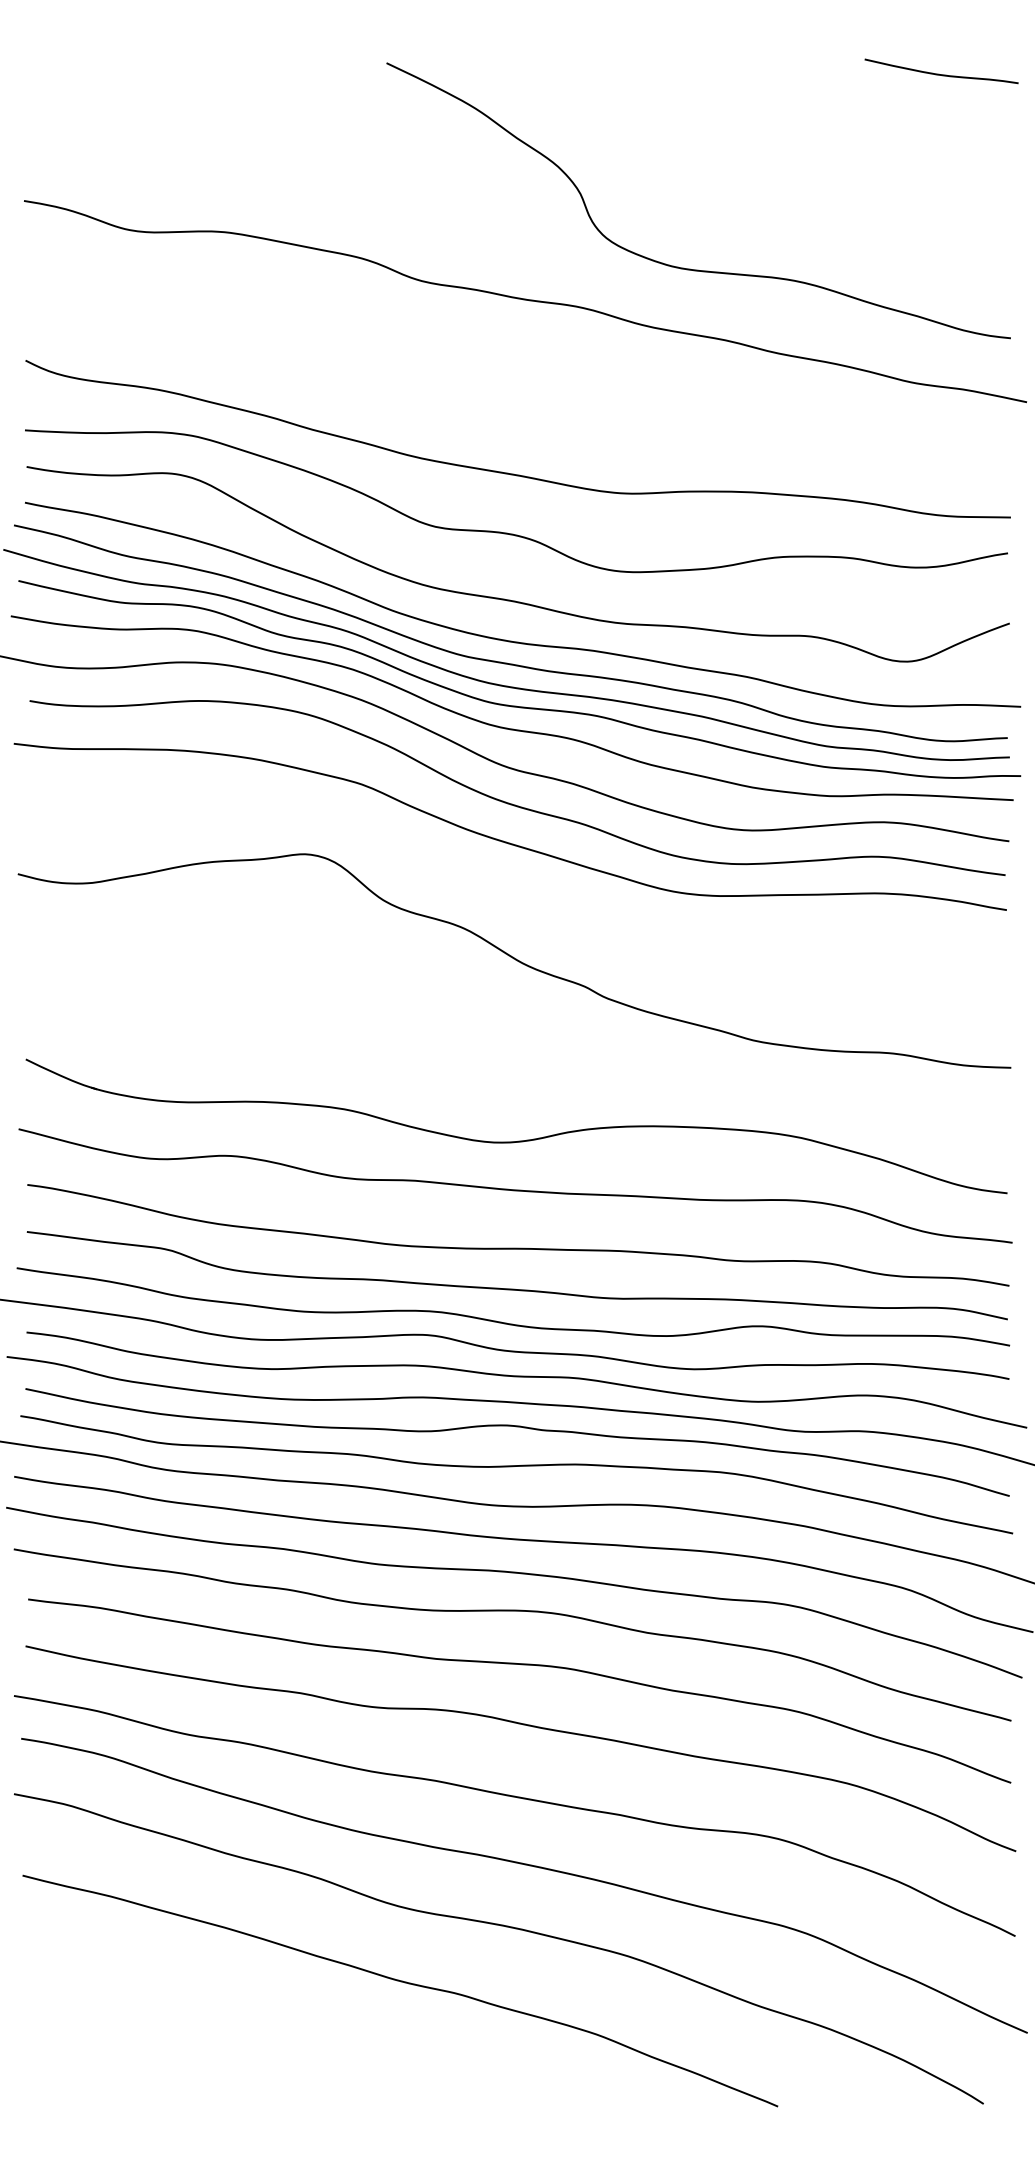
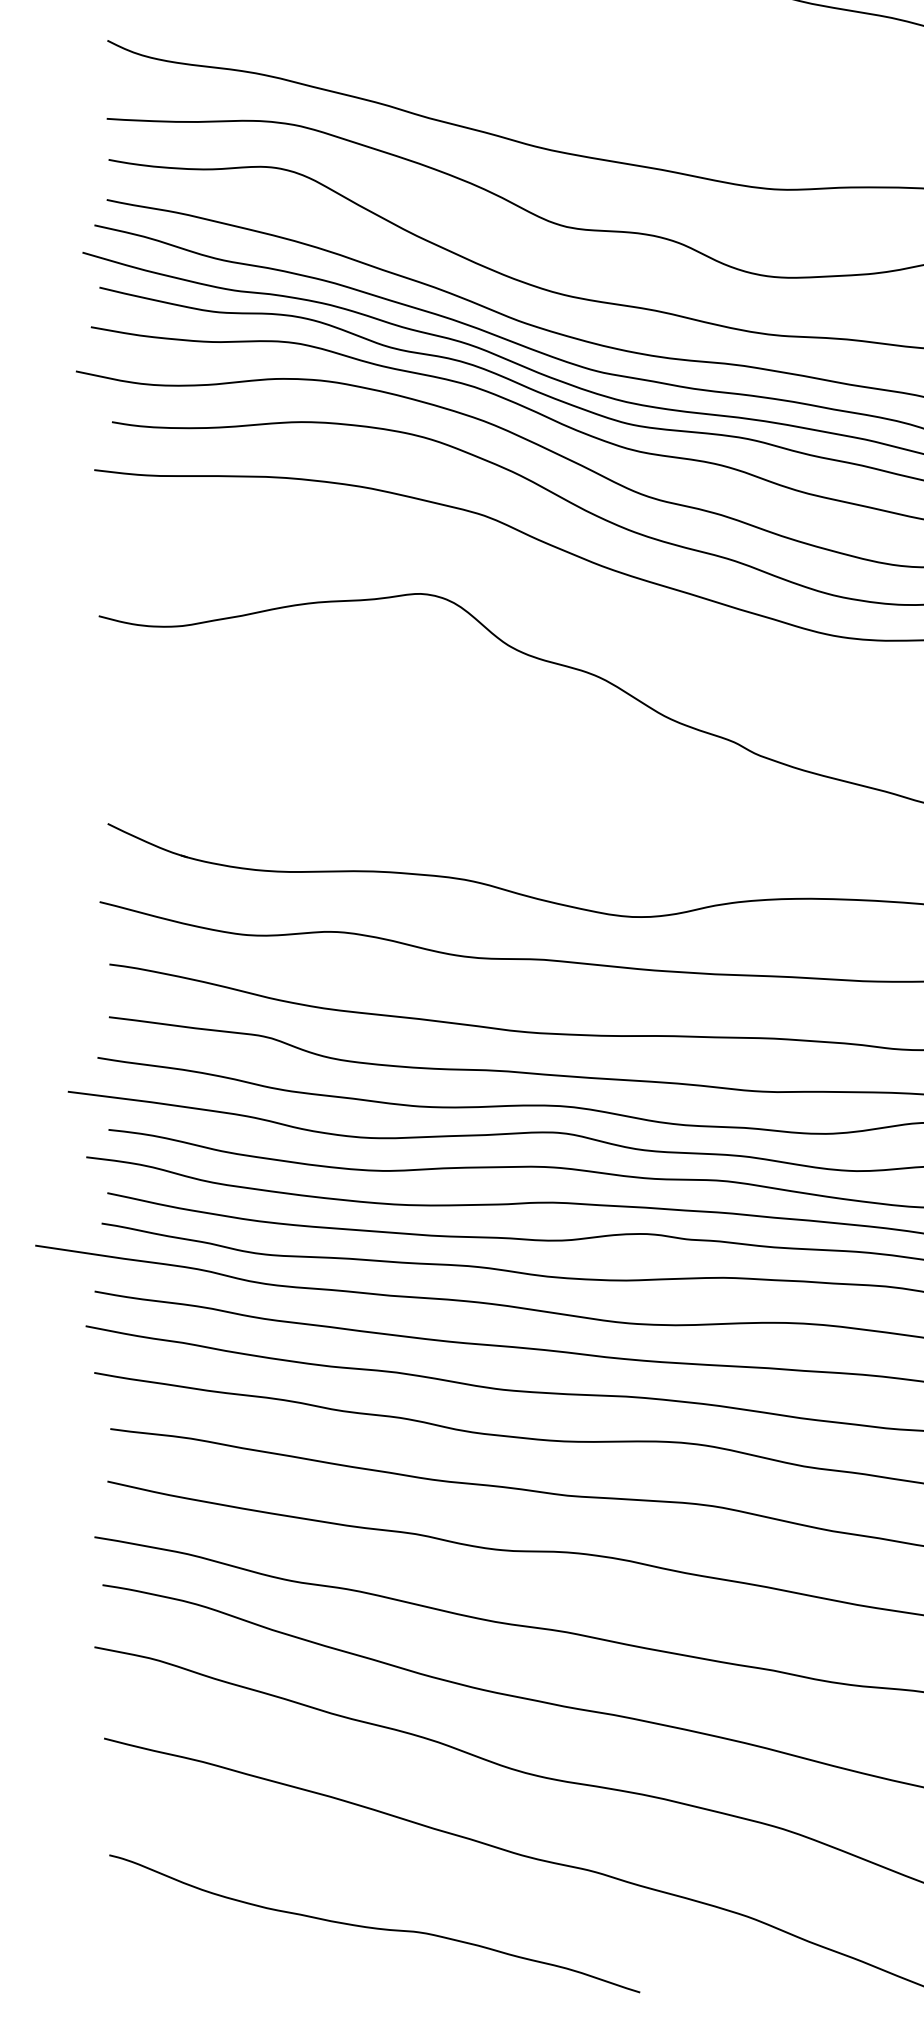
curve: (262, 2043) -> (372, 1926), added

